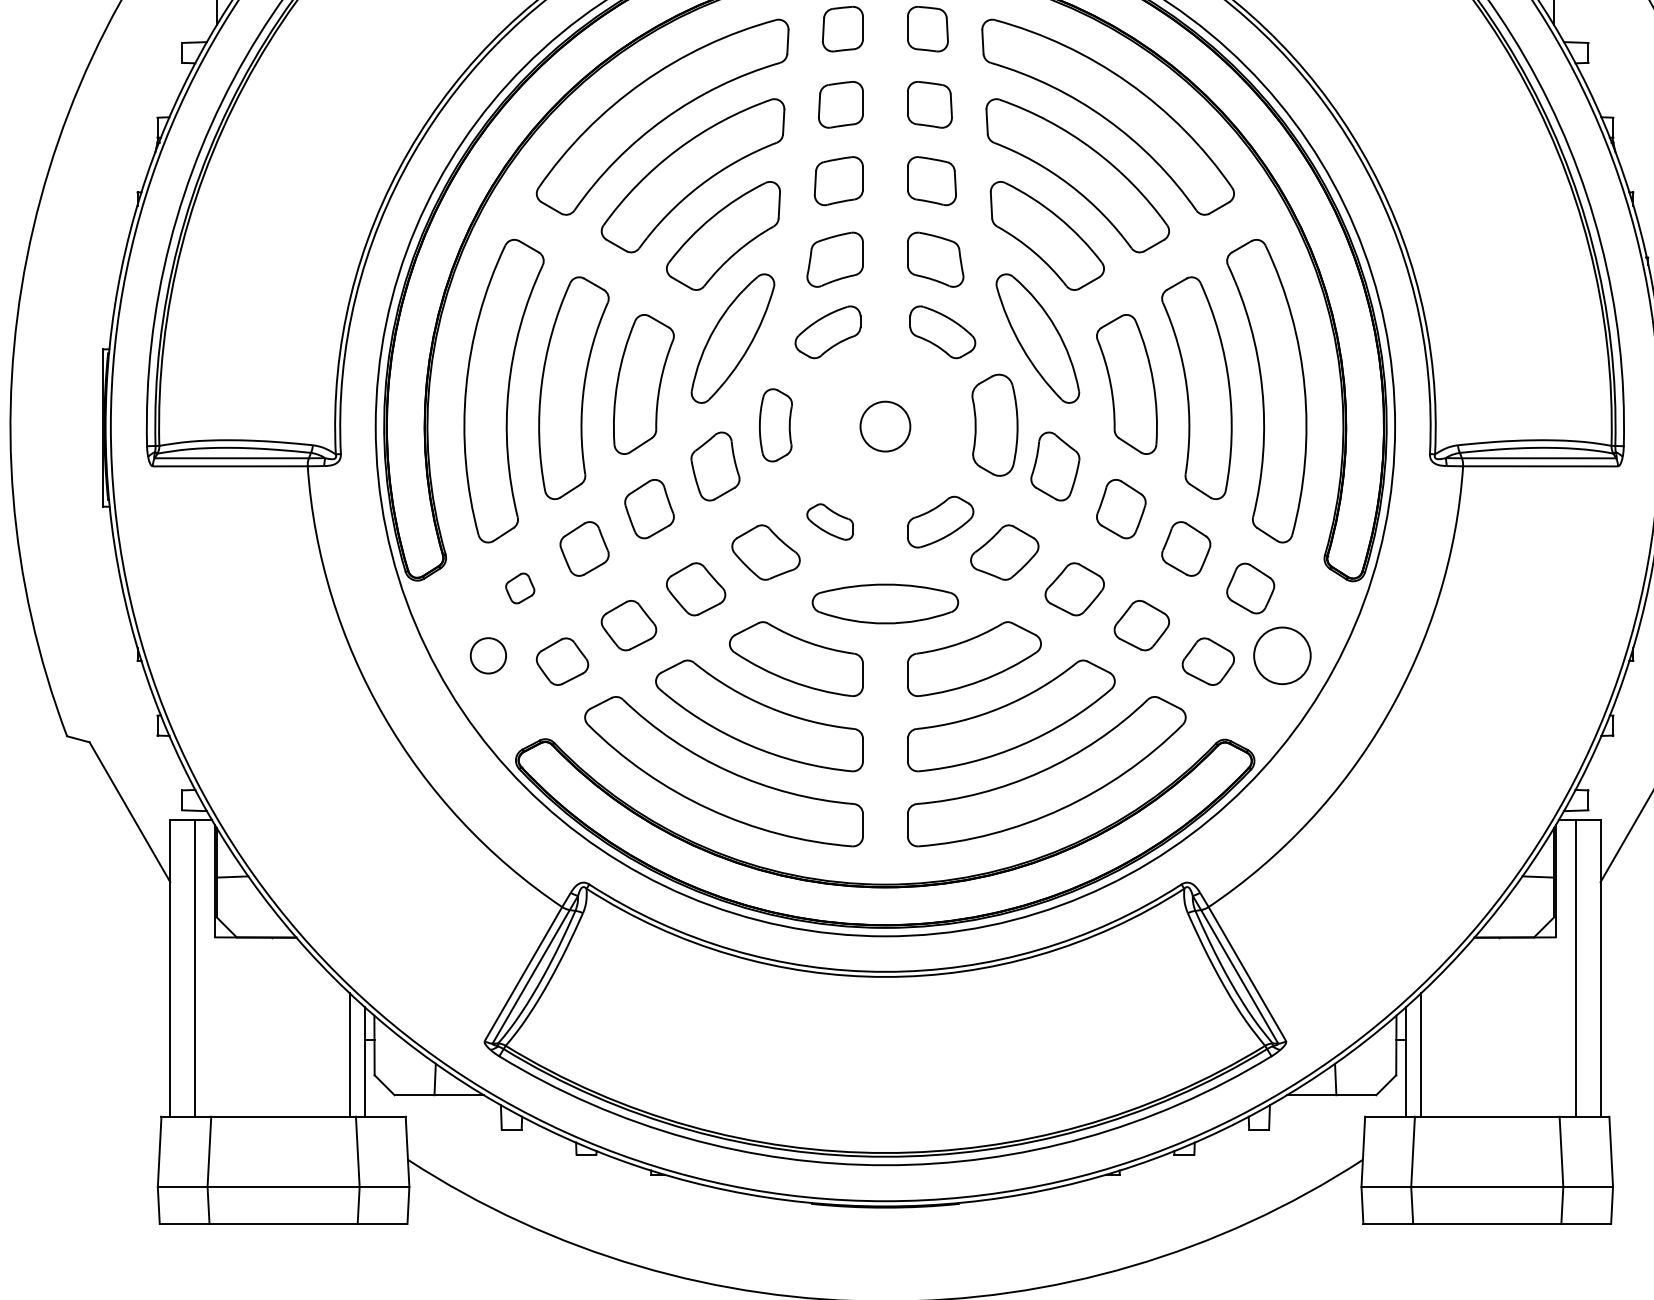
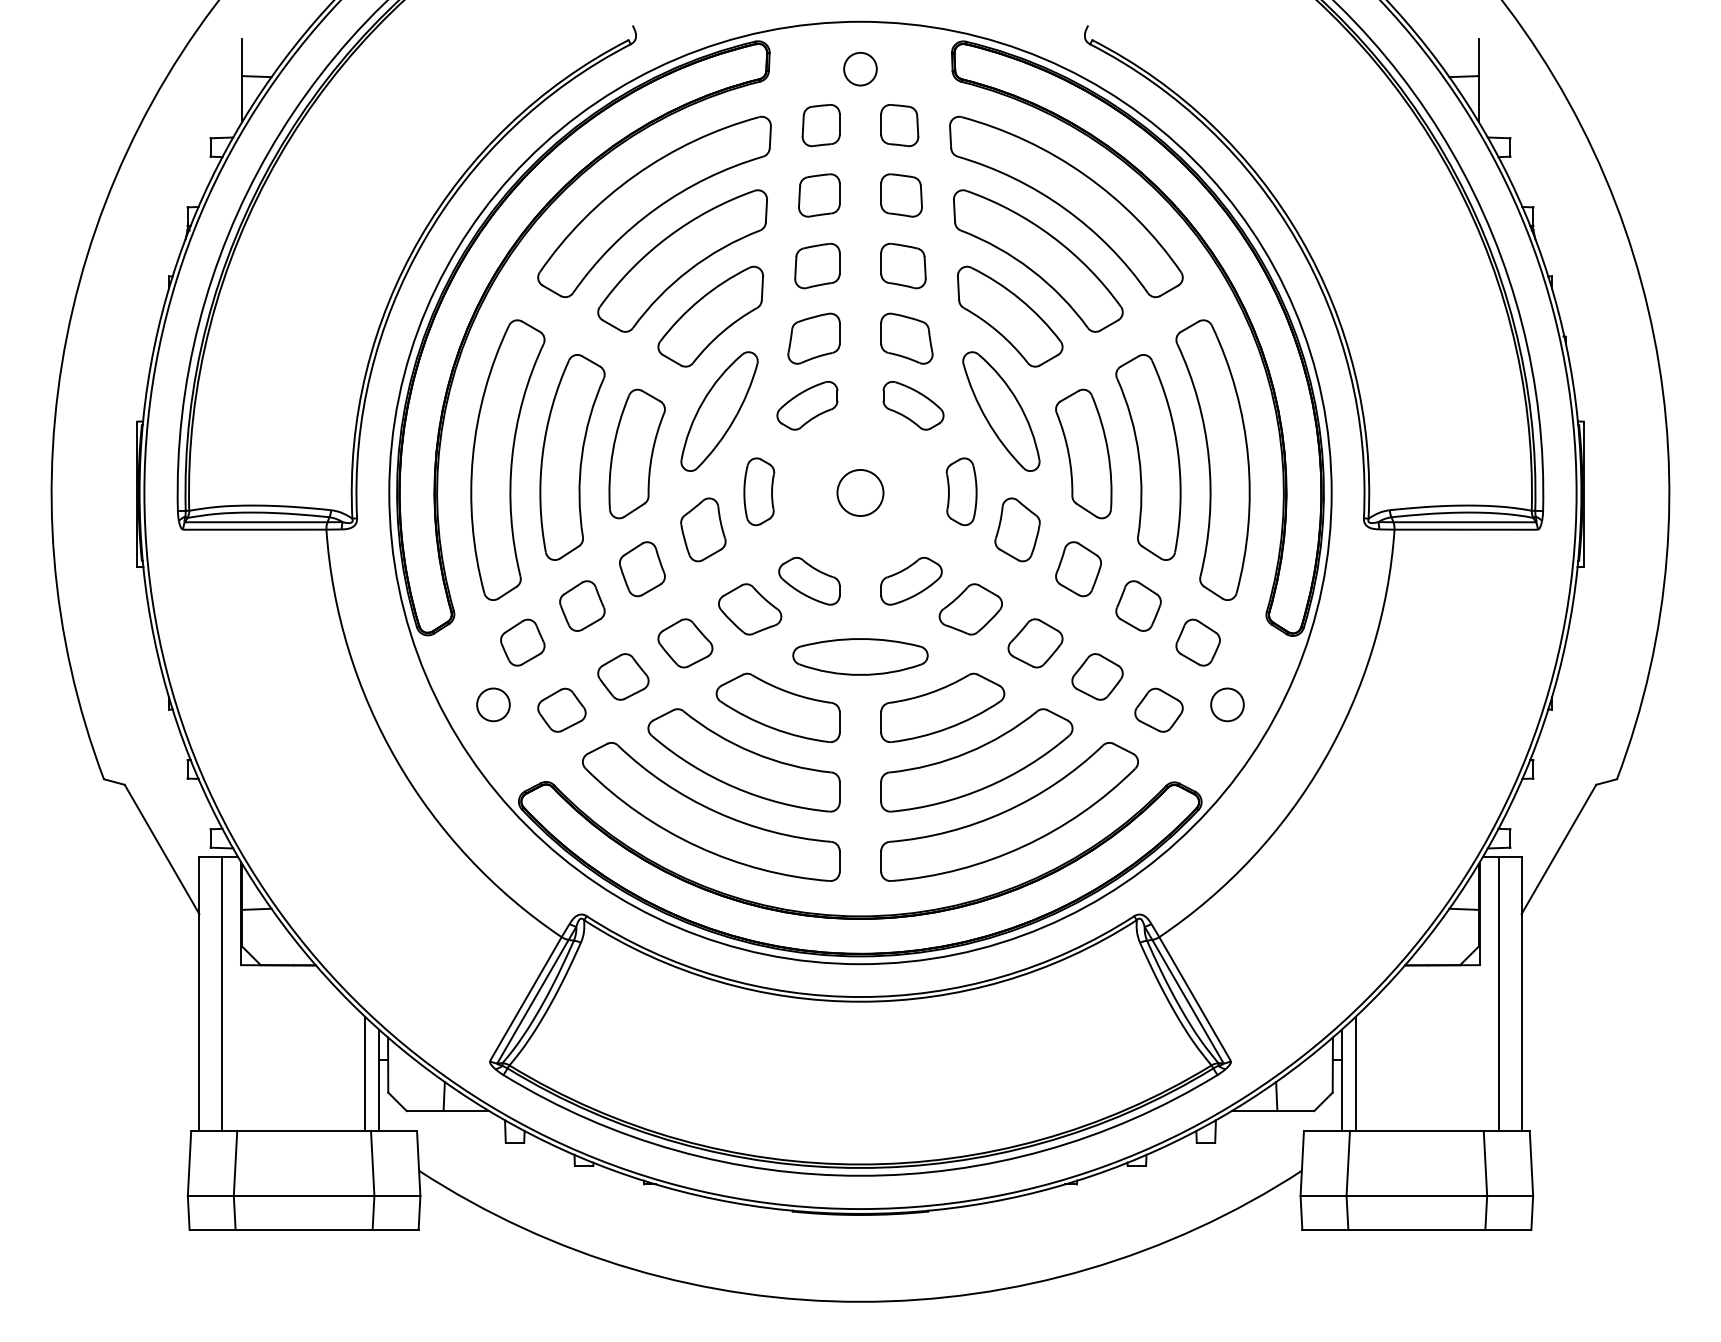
part: (994, 425) -> (961, 491), size x0.71
part: (830, 521) -> (809, 580), size x1.43
part: (519, 588) -> (522, 642), size x1.67
circle: (1282, 655) -> (1227, 704), size x0.62

